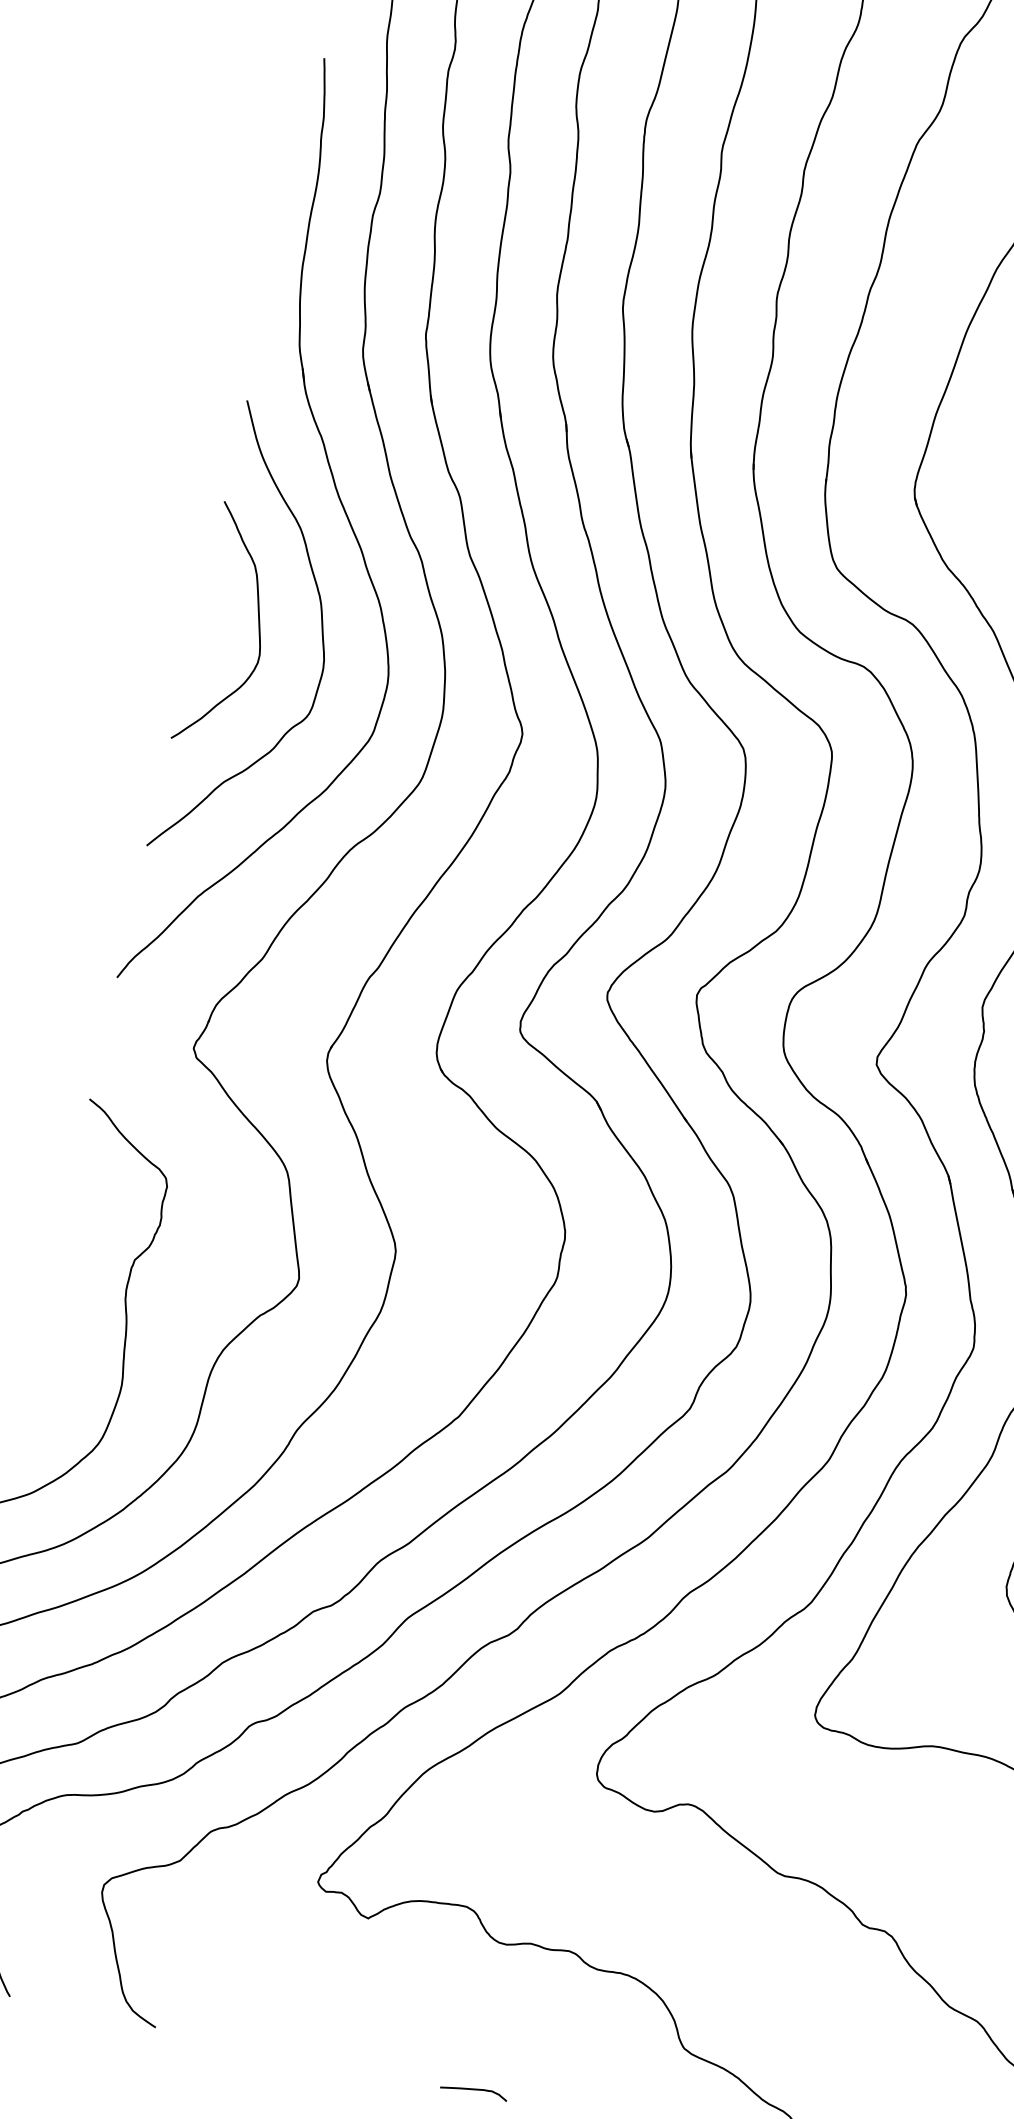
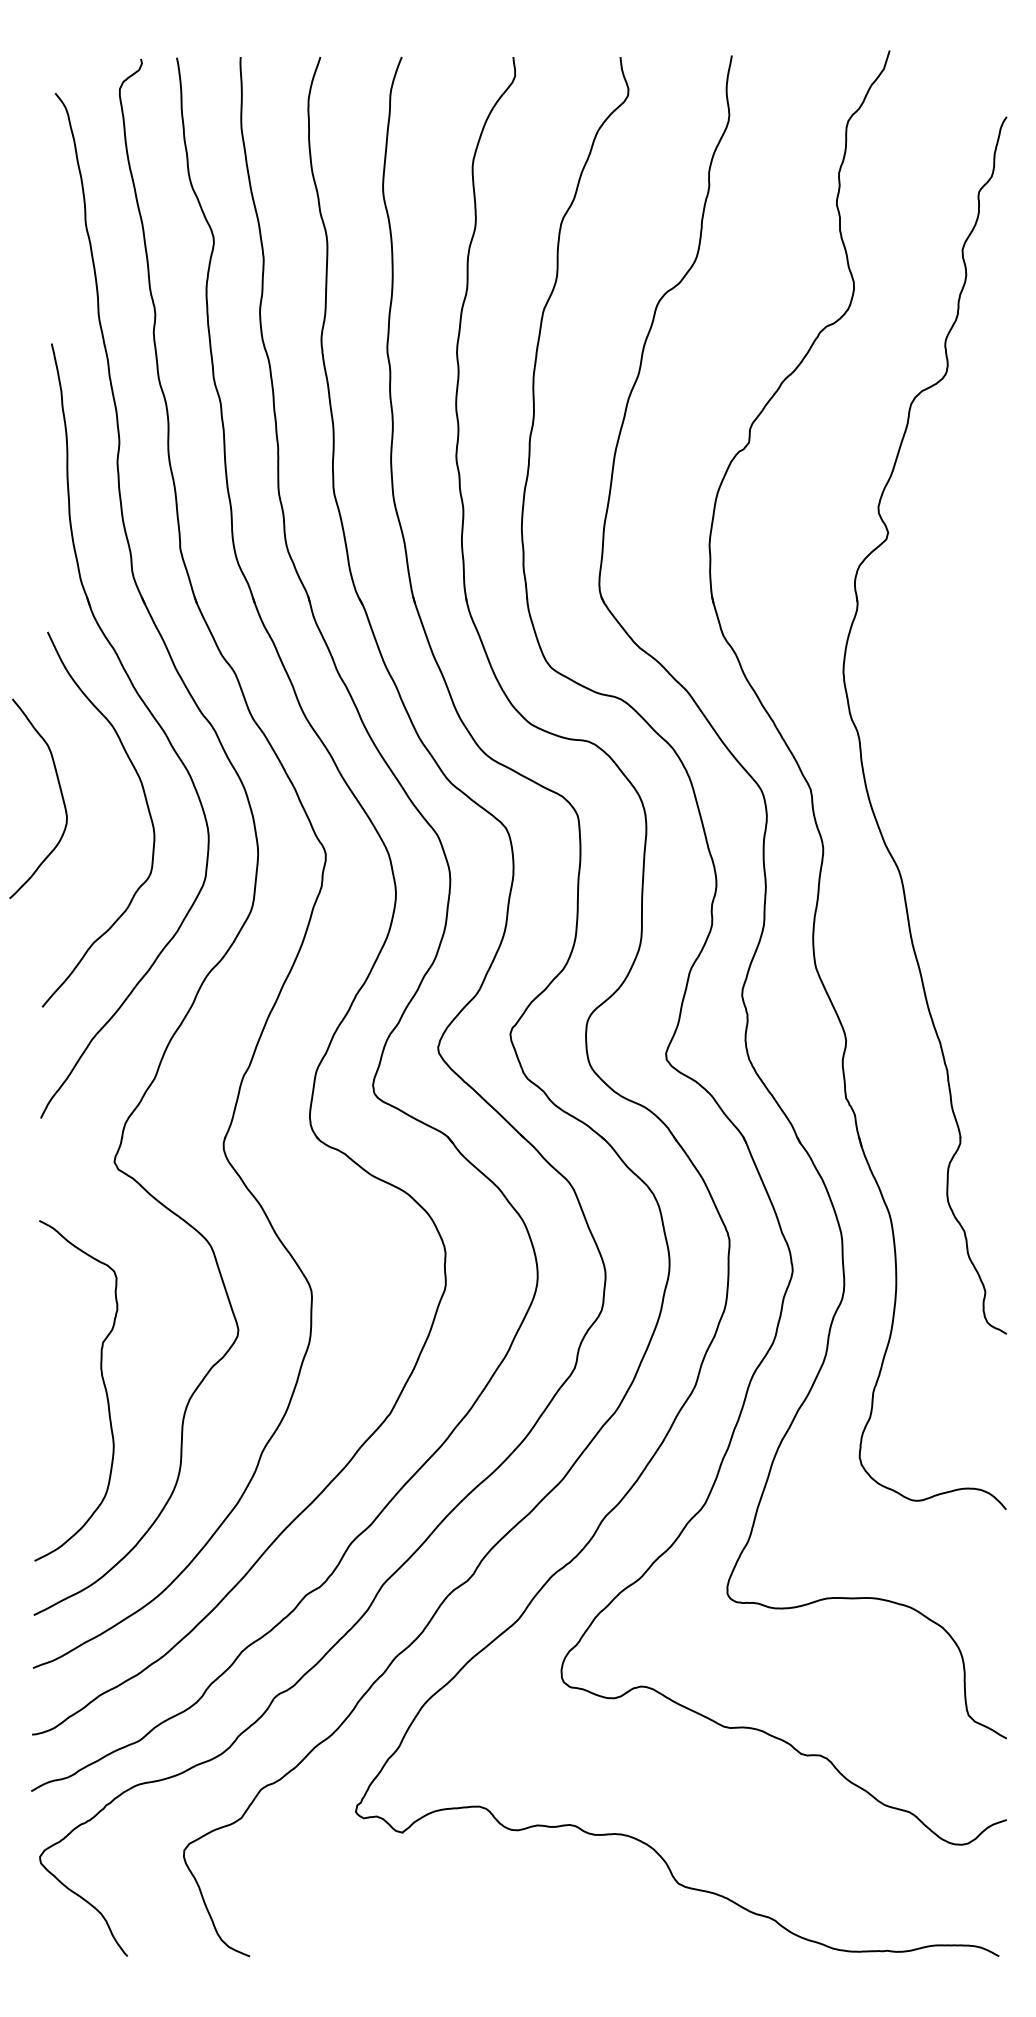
curve: (257, 625) -> (60, 793), moved
curve: (475, 2089) -> (517, 1952), removed

